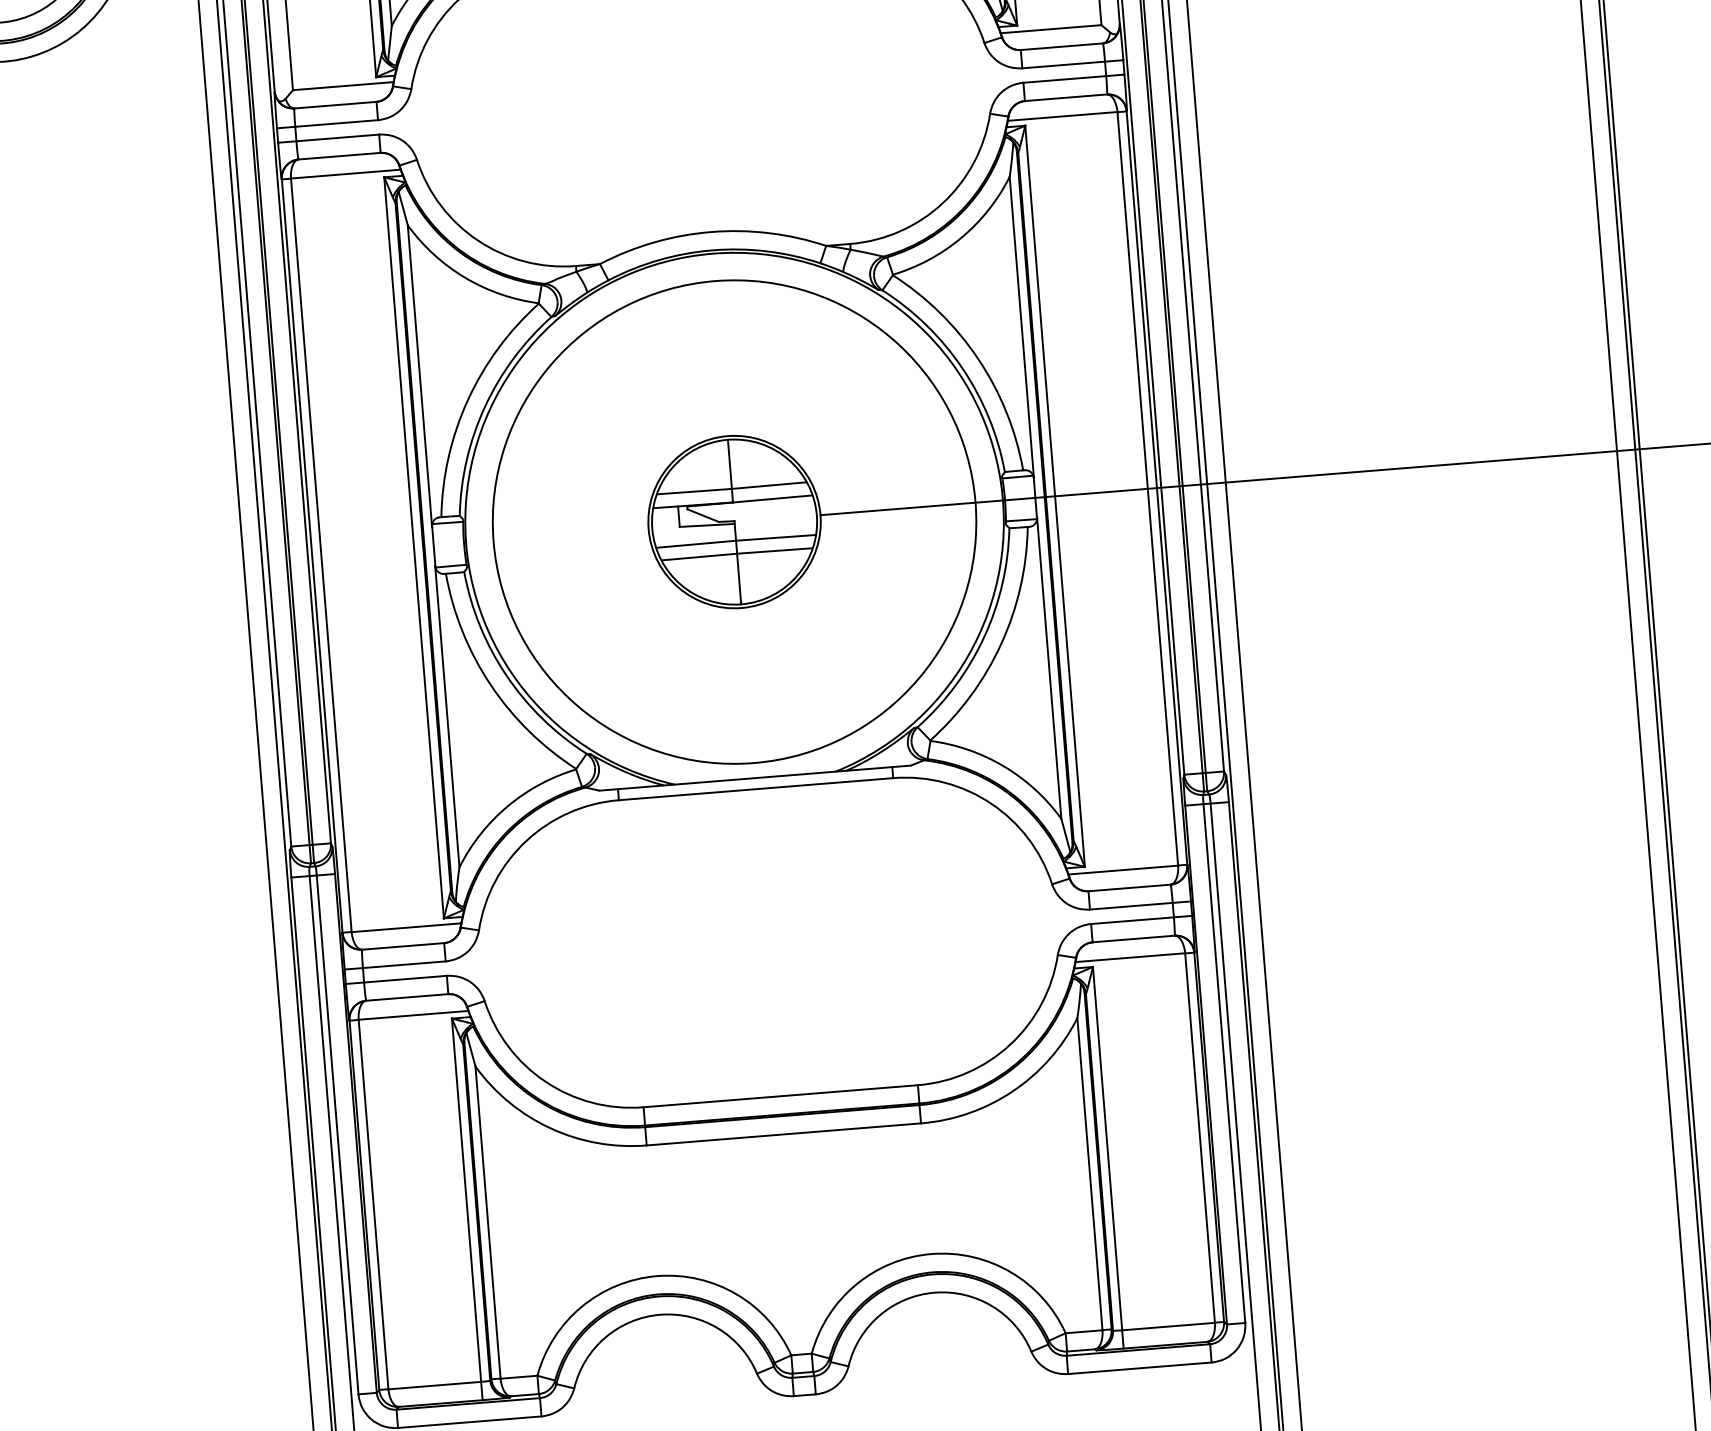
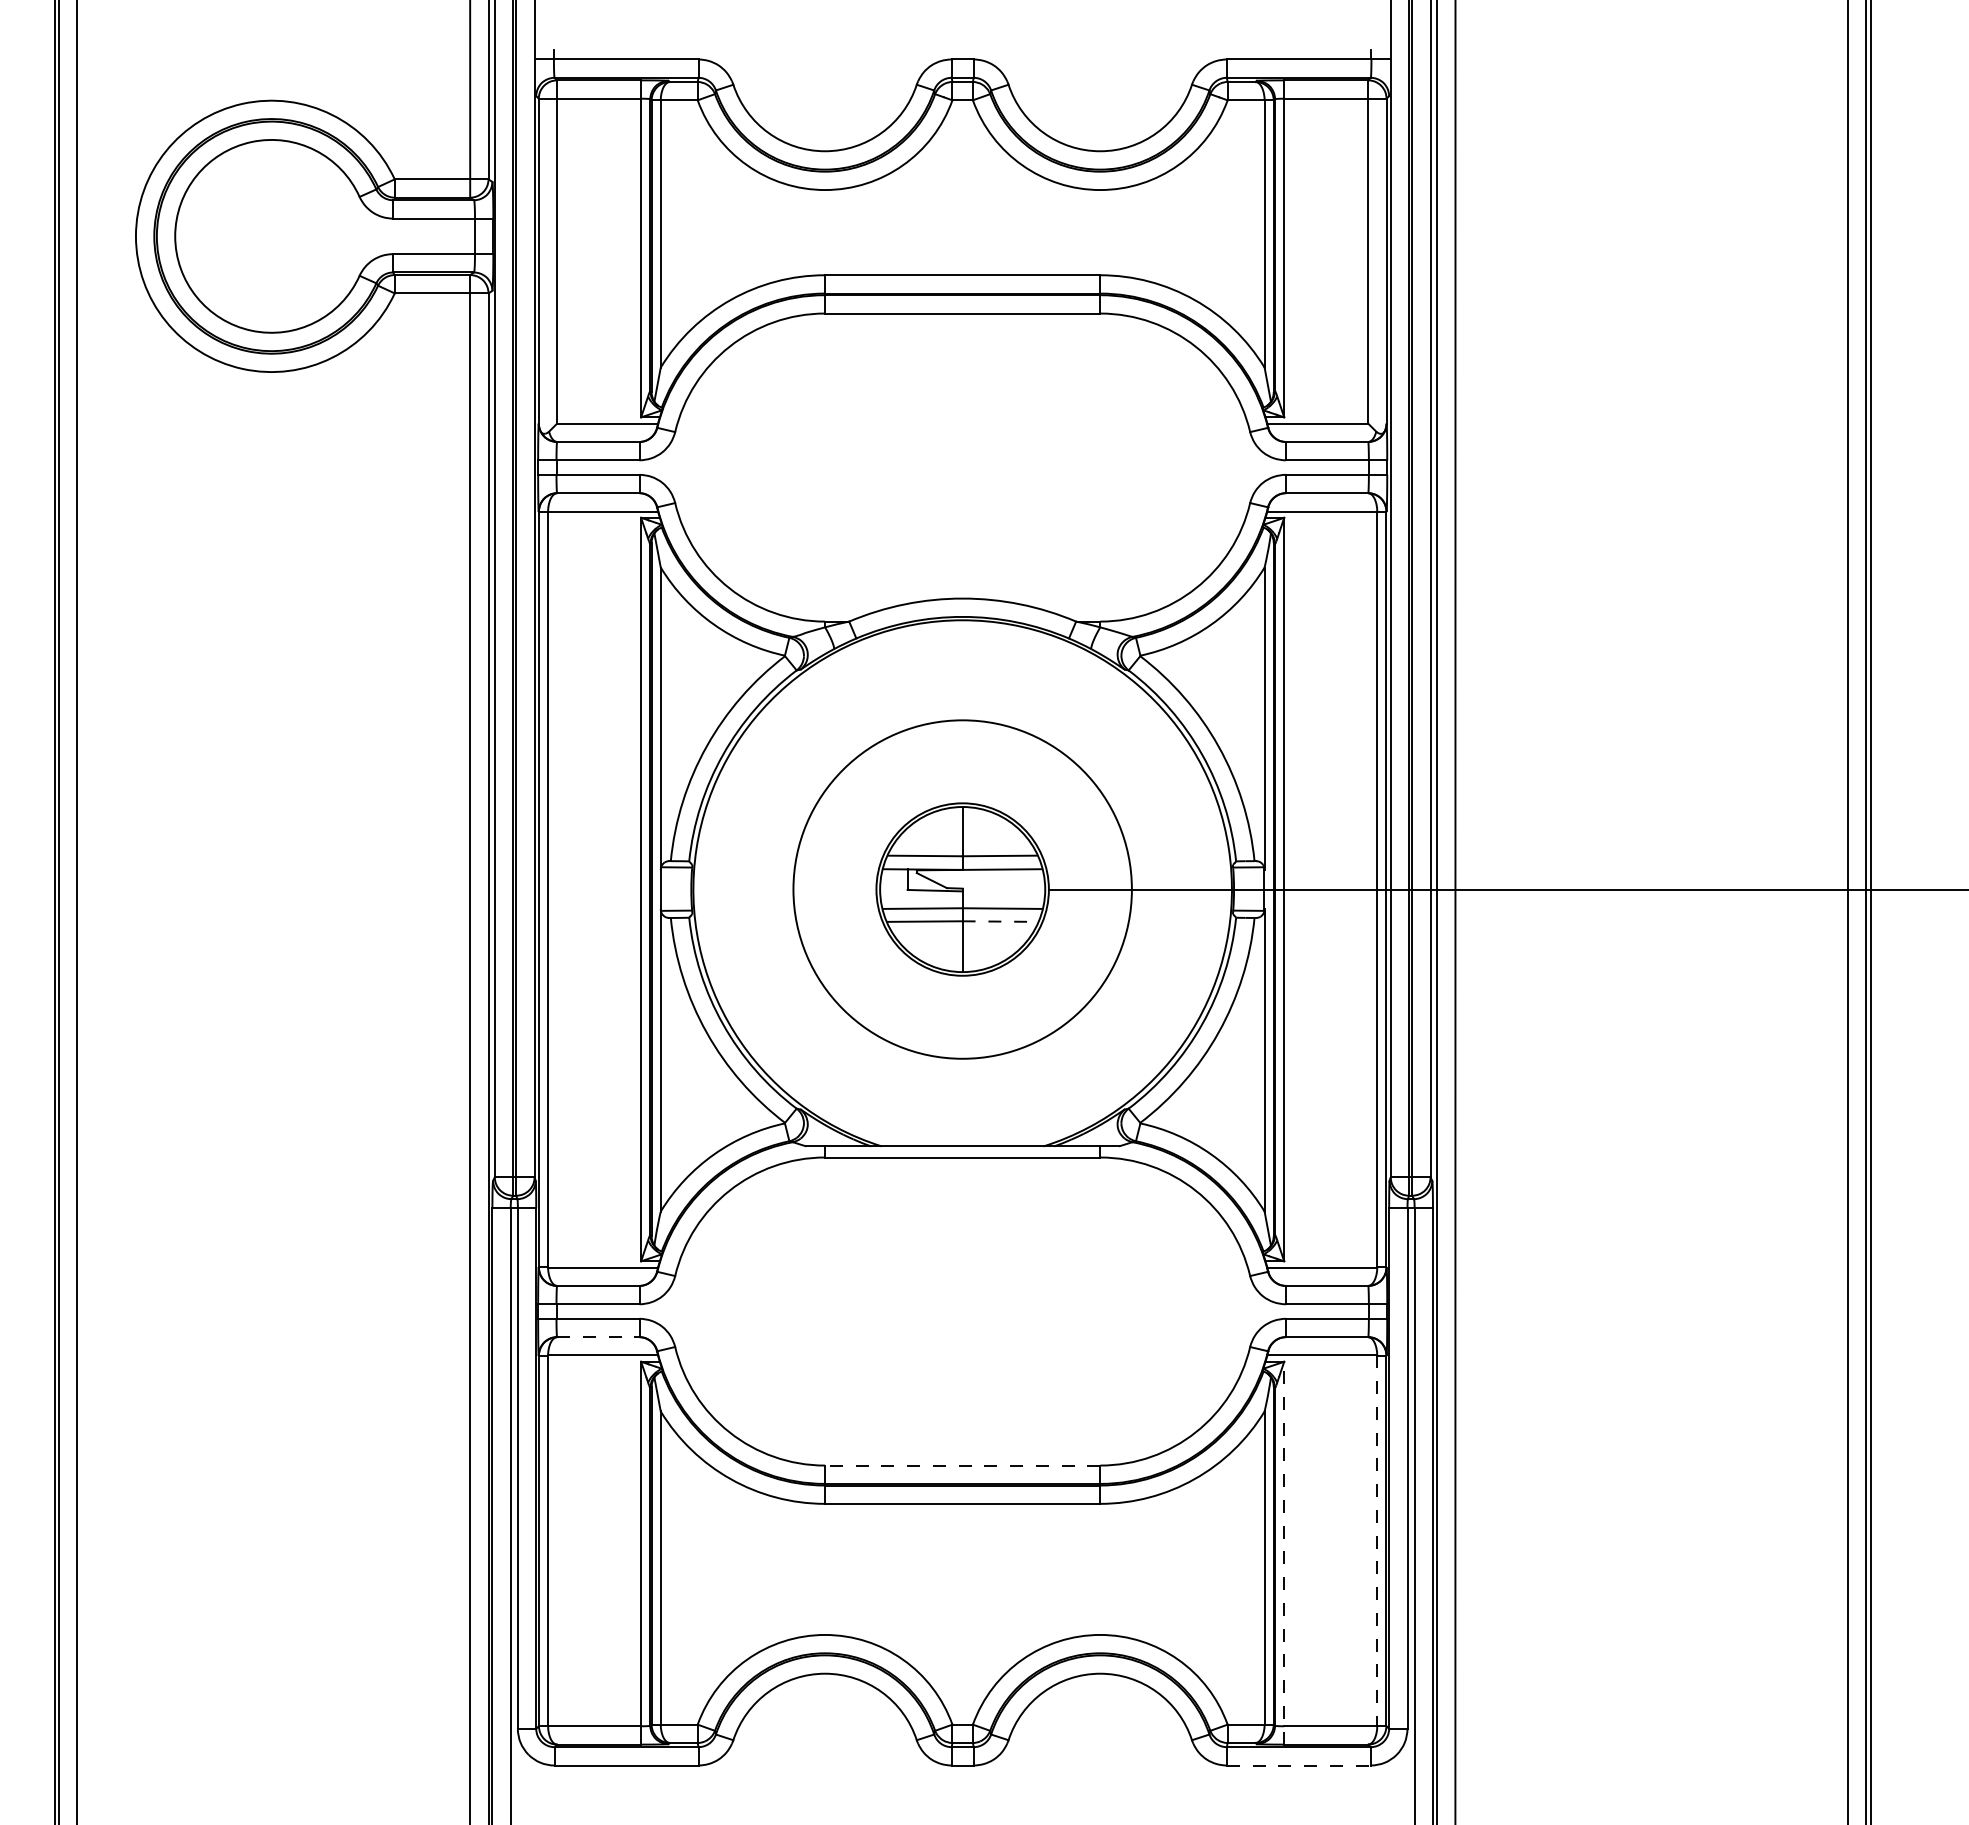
circle: (734, 522) -> (962, 889), size x0.7
line: (774, 550) -> (1000, 921), solid -> dashed
line: (407, 997) -> (598, 1337), solid -> dashed
line: (780, 1096) -> (962, 1465), solid -> dashed
line: (1200, 1138) -> (1377, 1541), solid -> dashed
line: (1108, 1157) -> (1284, 1552), solid -> dashed
line: (1139, 1368) -> (1298, 1765), solid -> dashed

